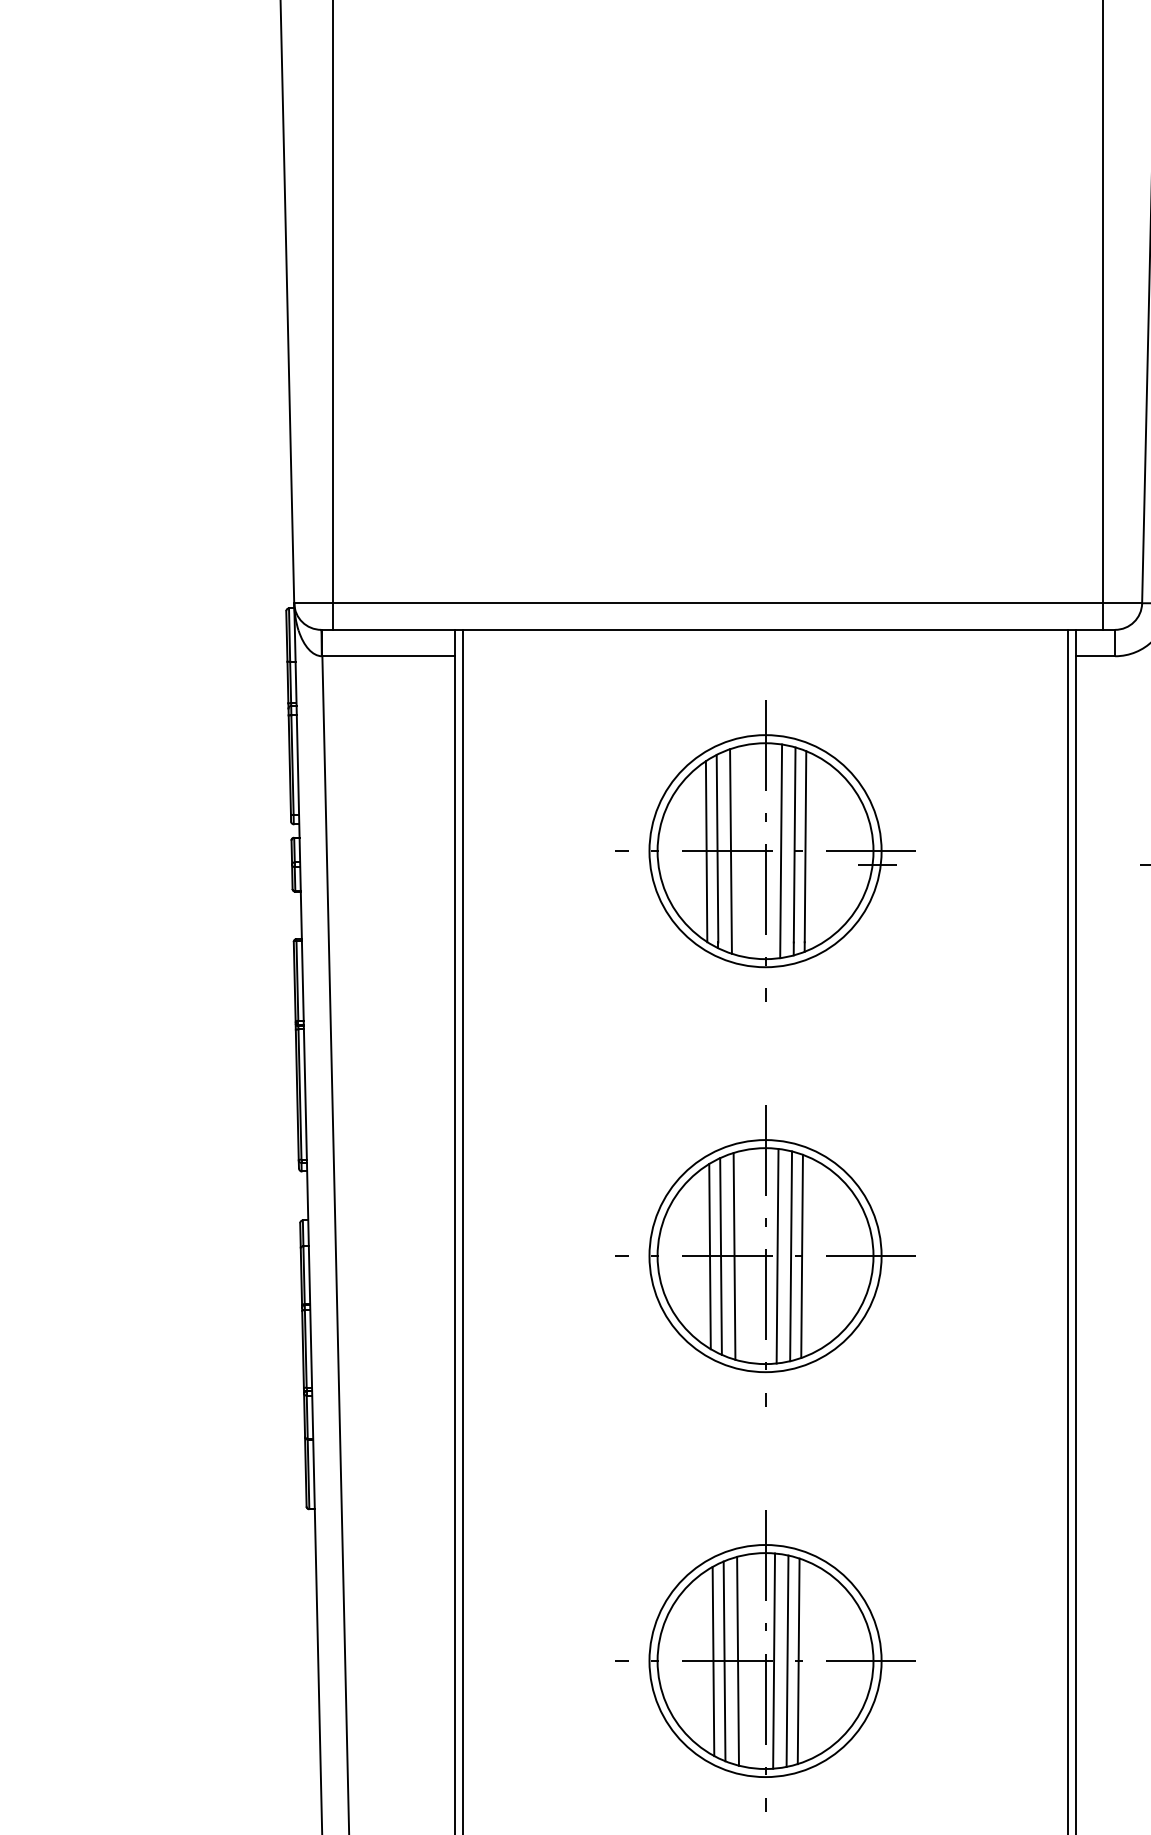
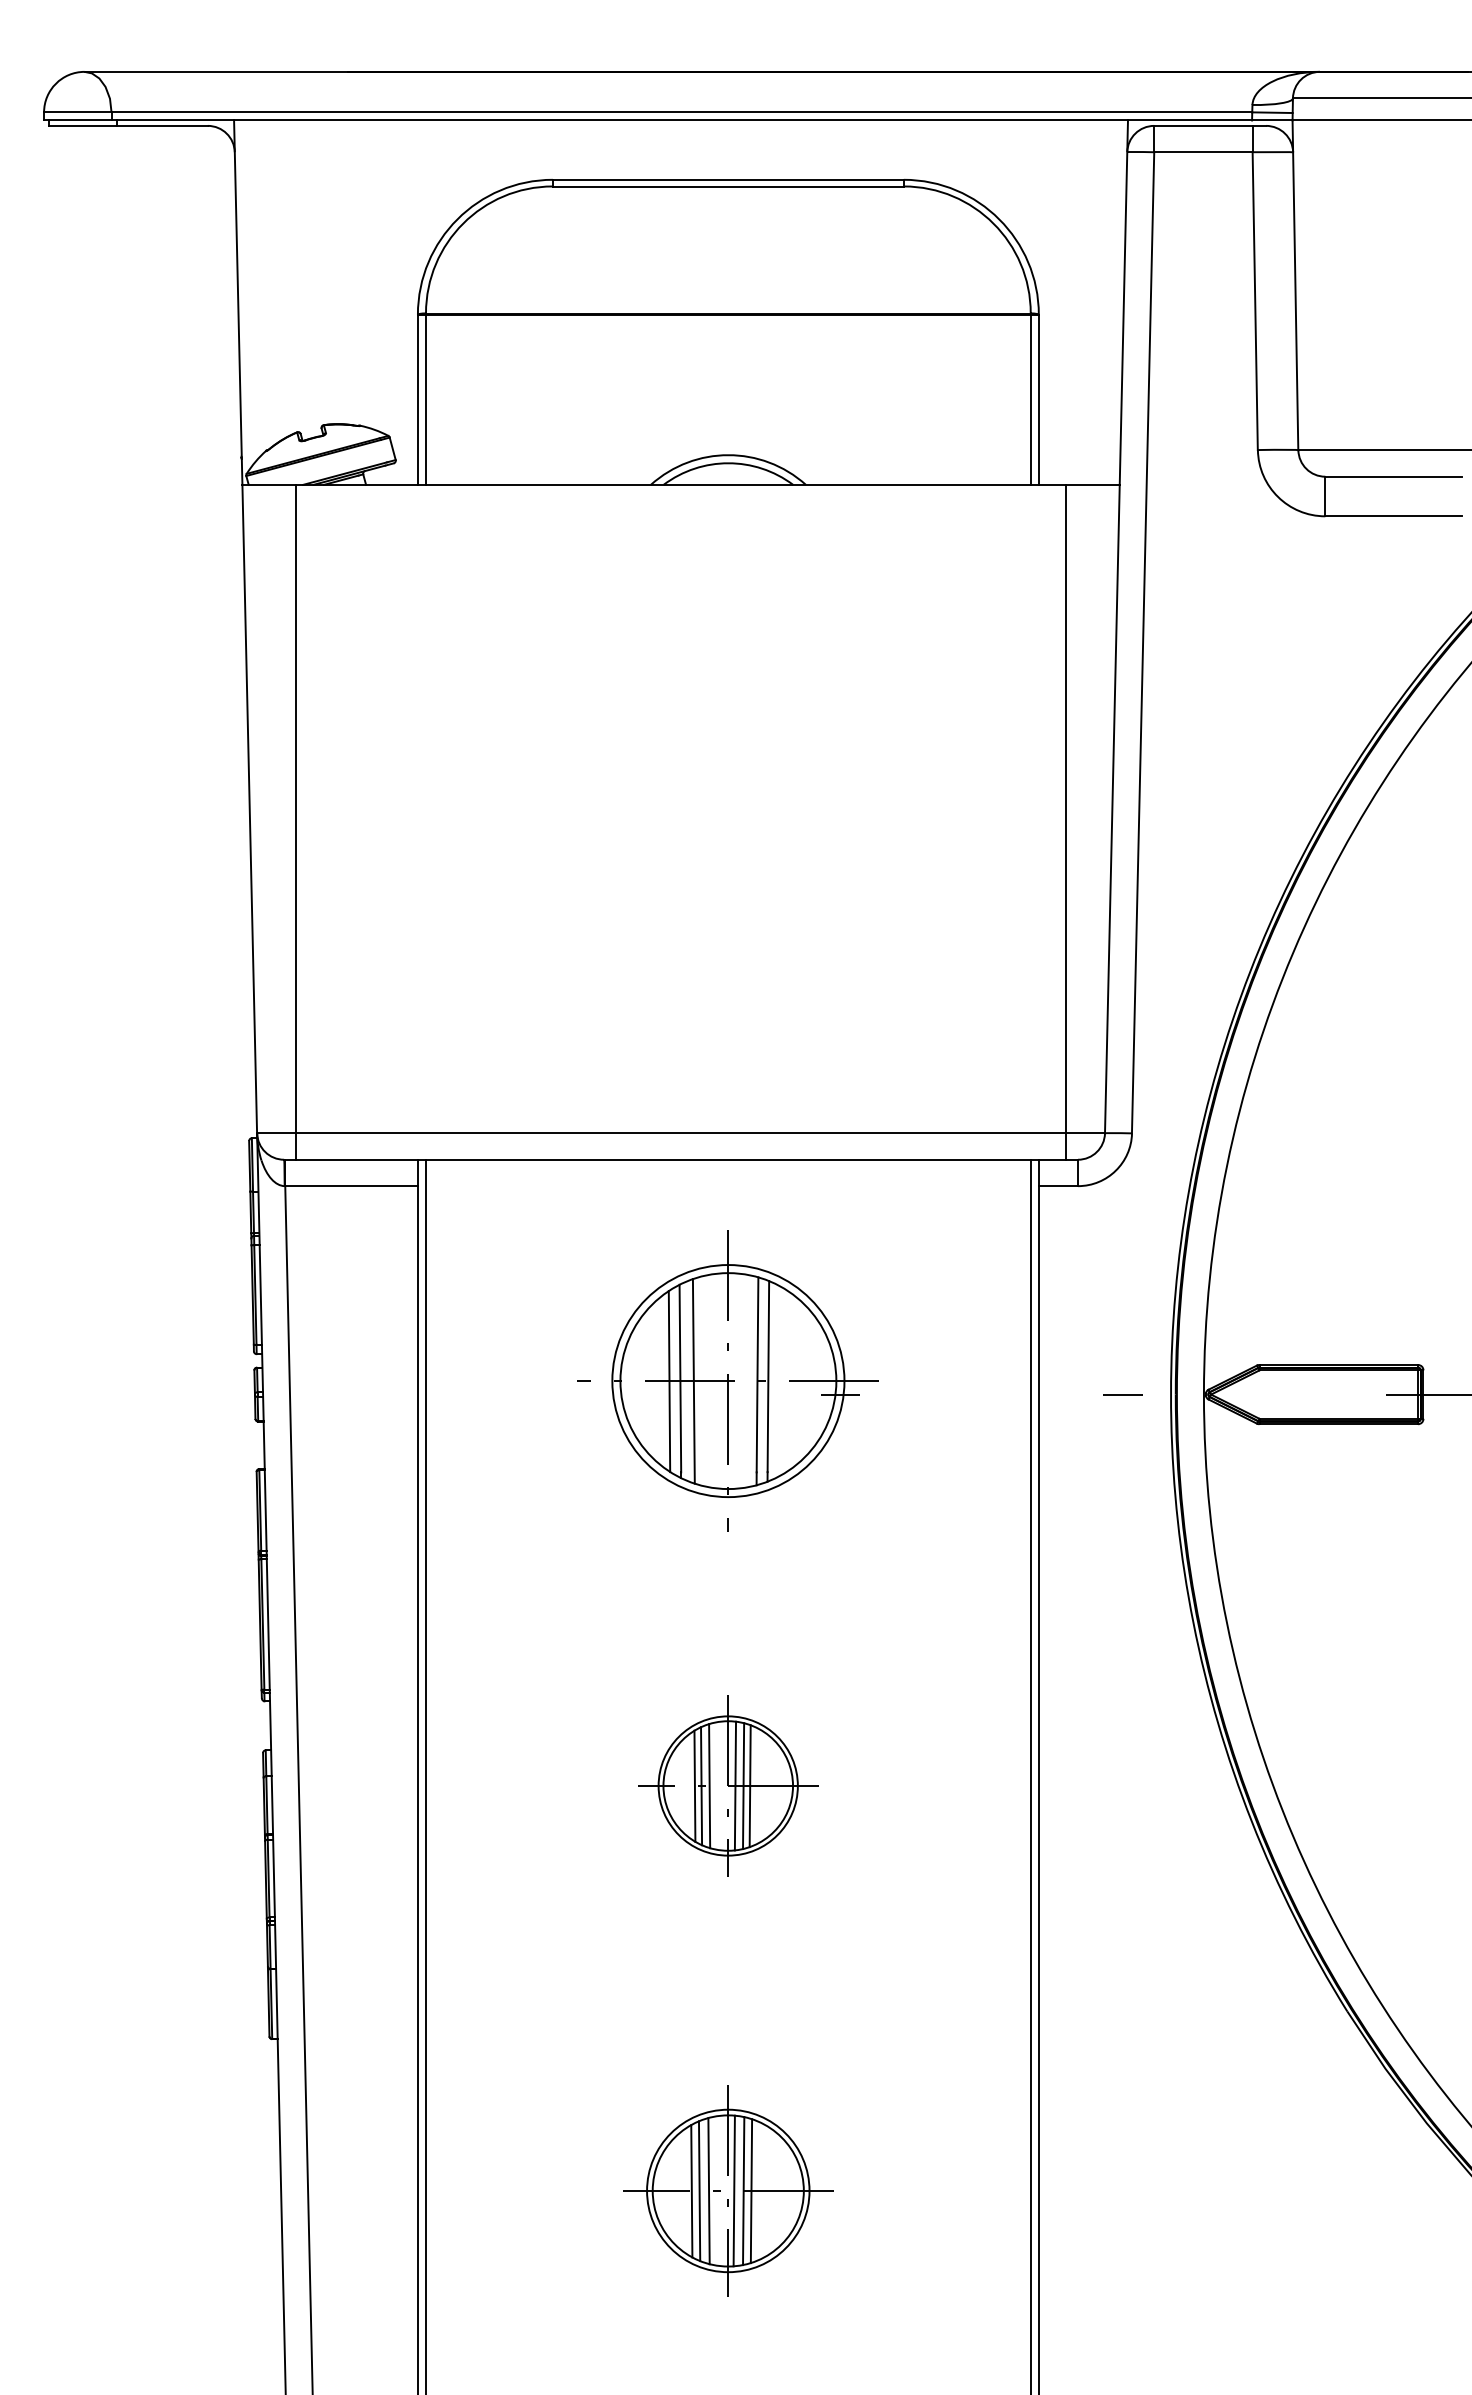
line: (780, 851) -> (743, 1381), removed
part: (764, 1255) -> (727, 1785), size x0.6
part: (764, 1660) -> (727, 2190), size x0.7

